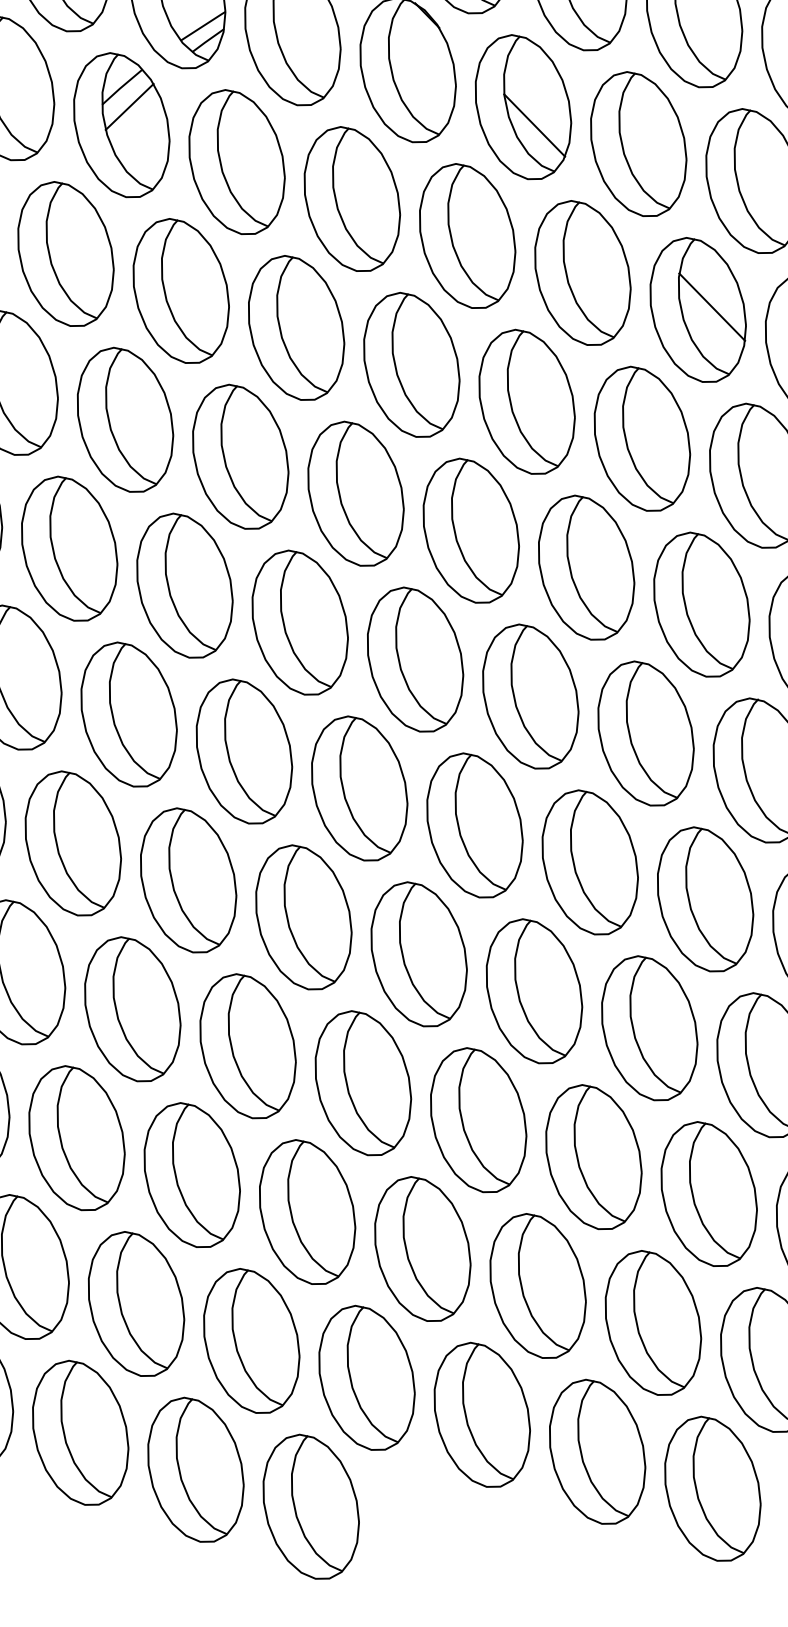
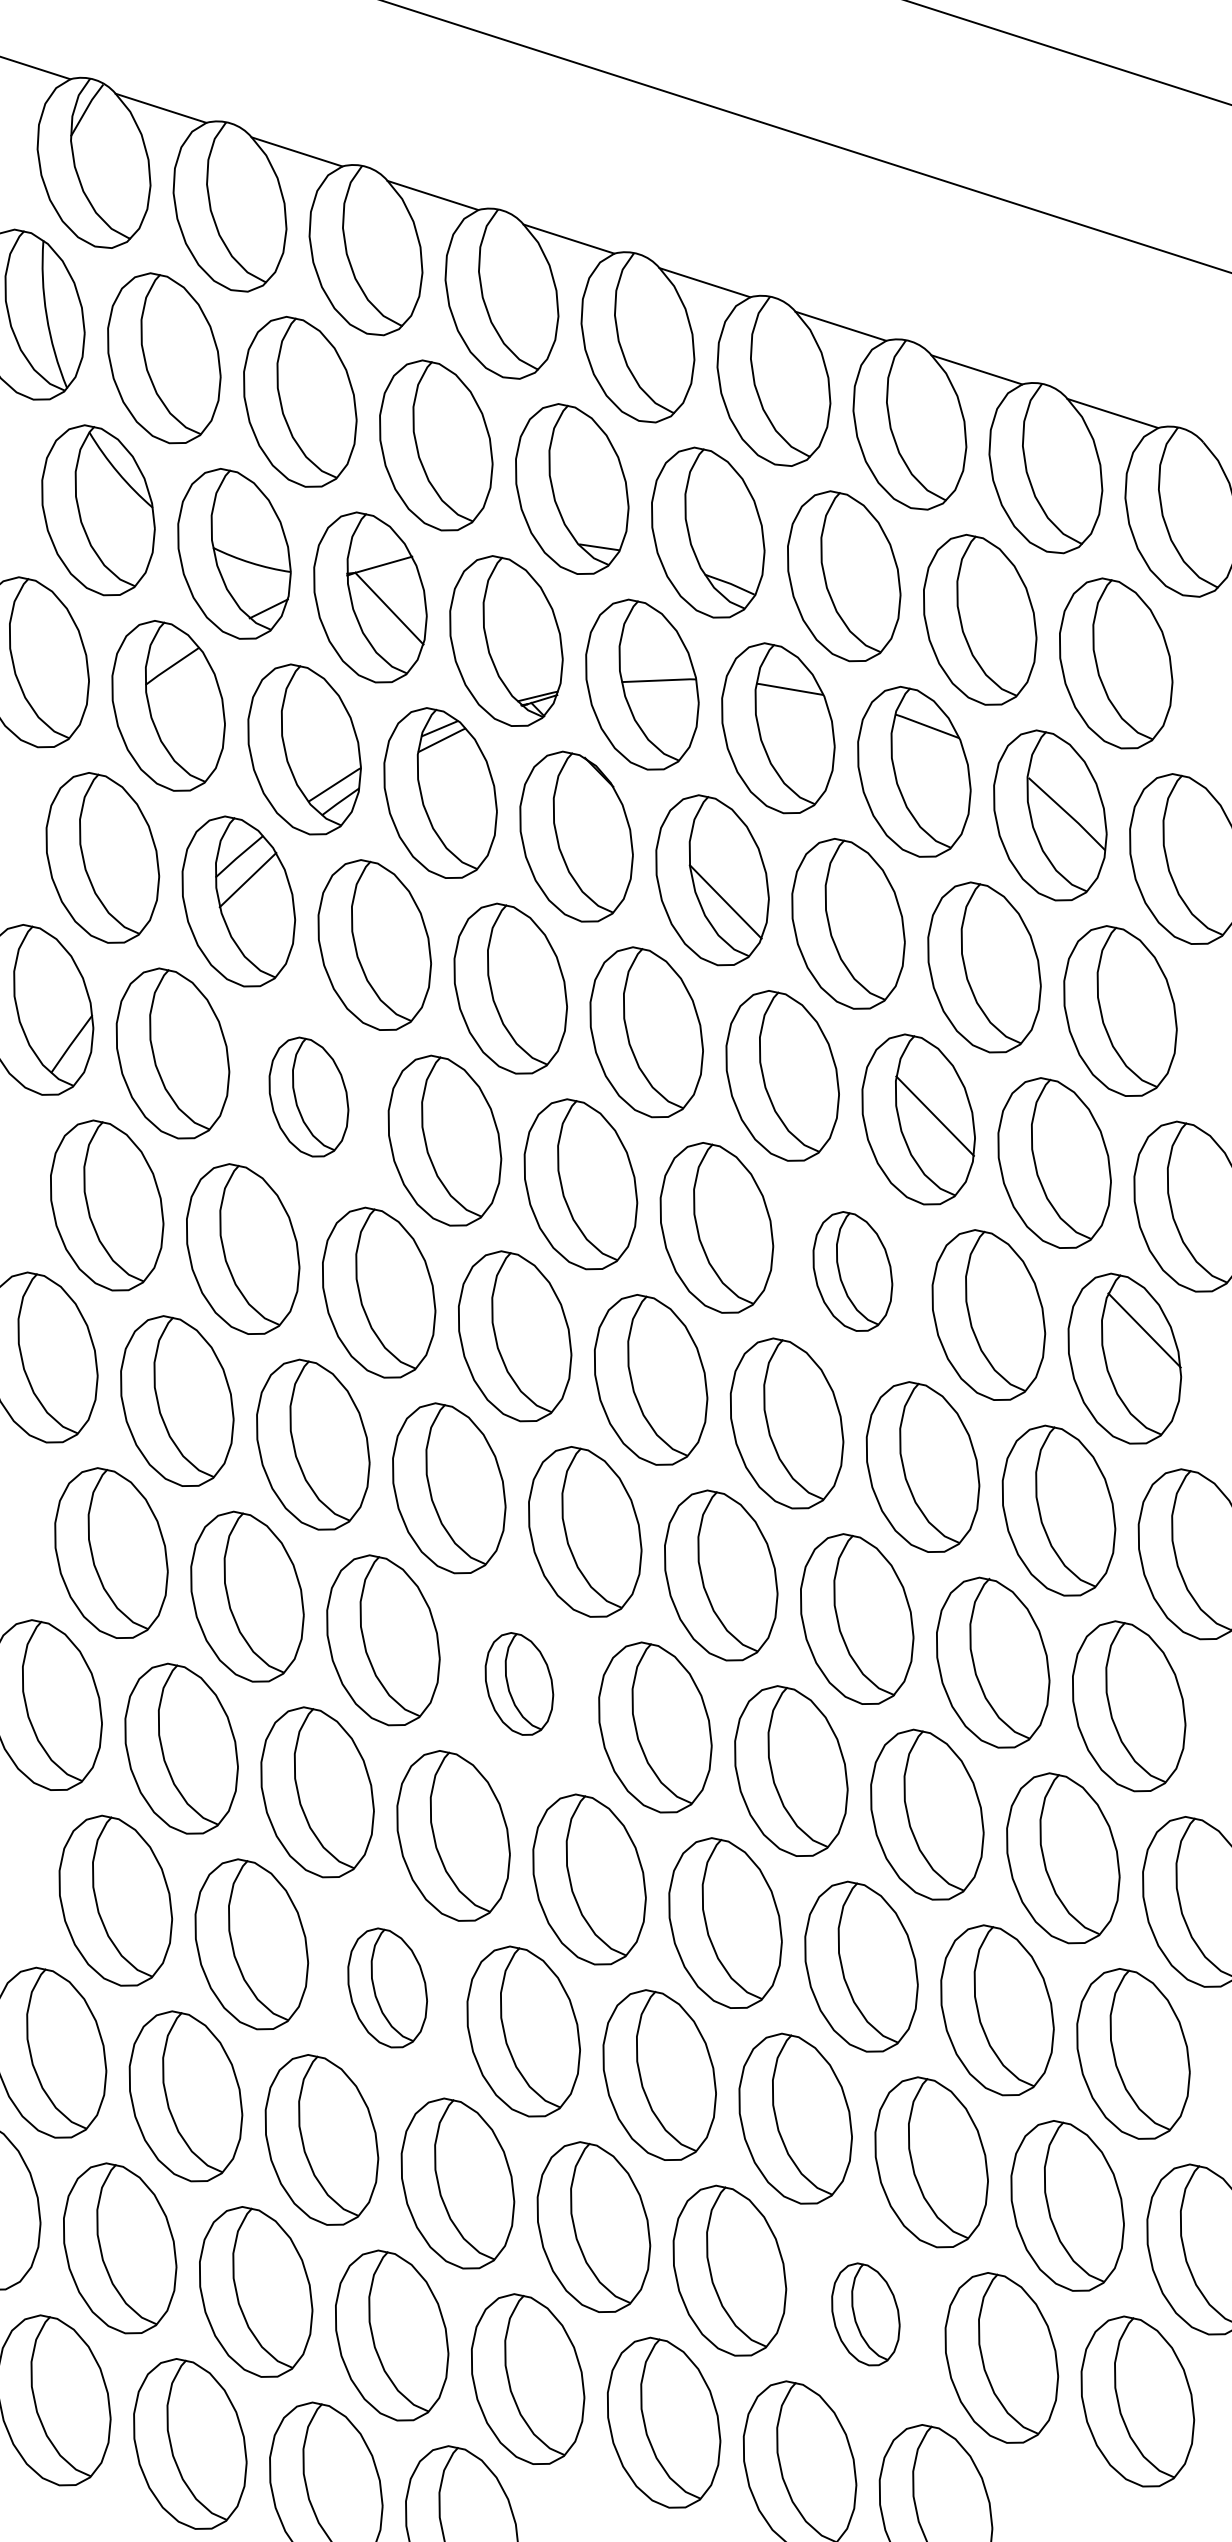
part: (180, 290) -> (308, 1096), size x0.7
part: (642, 438) -> (852, 1271), size x0.7
part: (359, 788) -> (519, 1683), size x0.6
part: (247, 1045) -> (387, 1987), size x0.7
part: (653, 1323) -> (865, 2314), size x0.6

